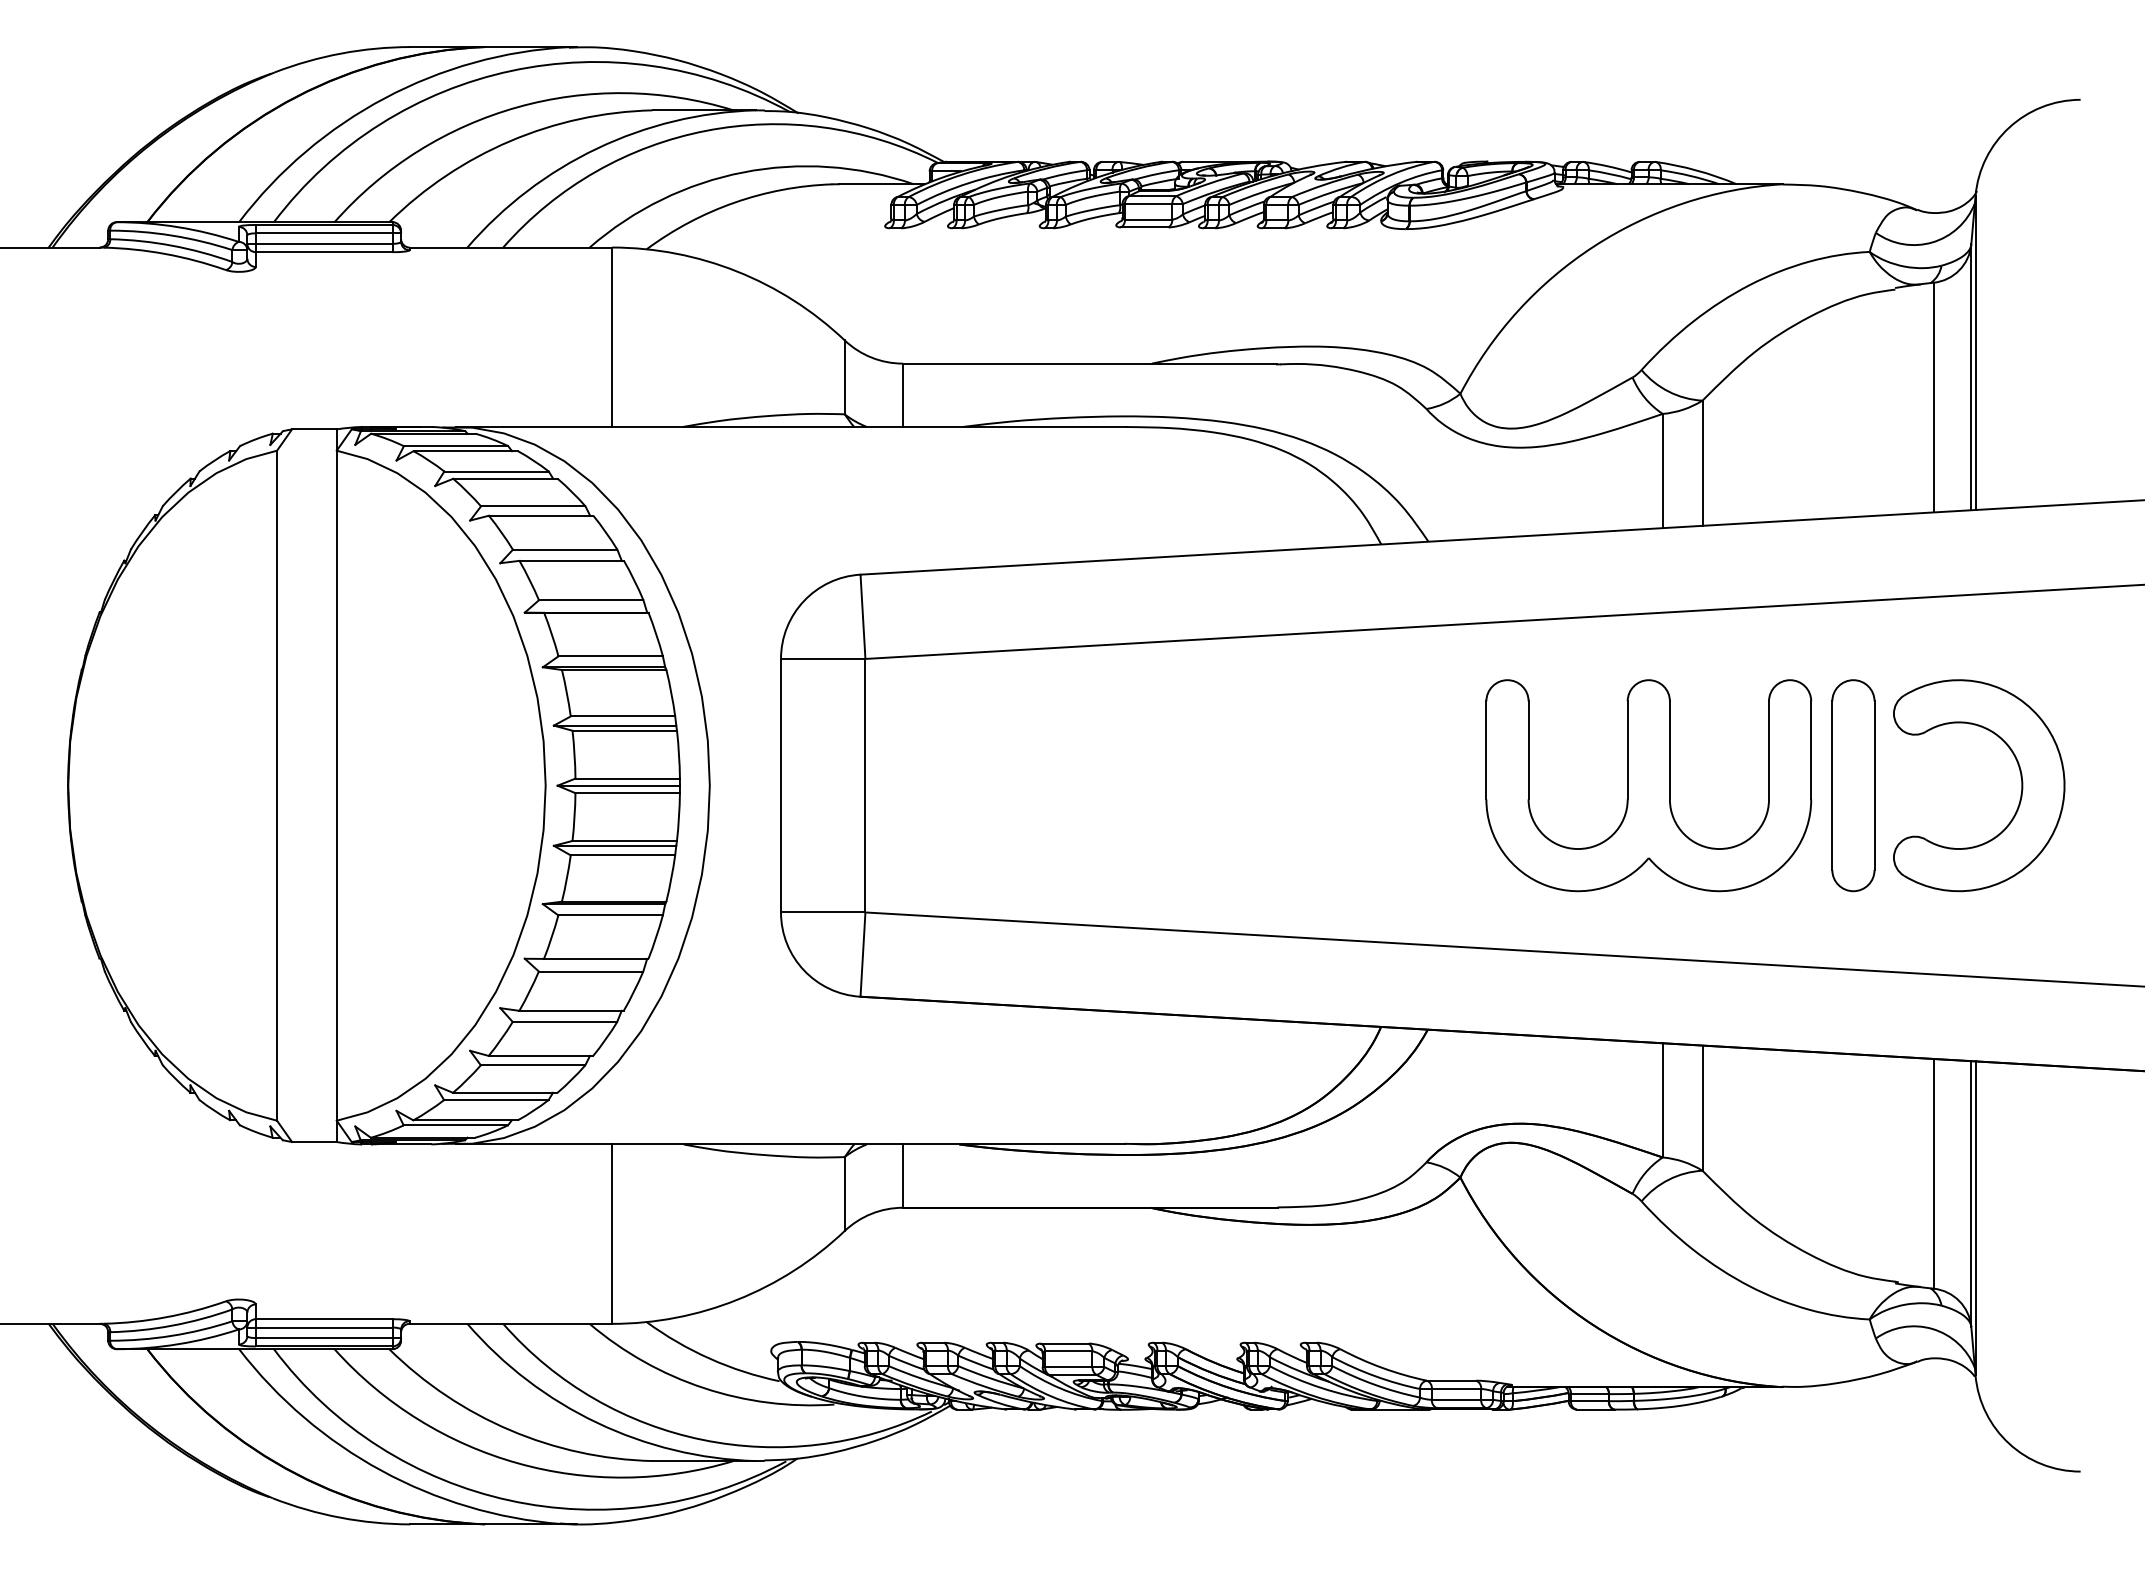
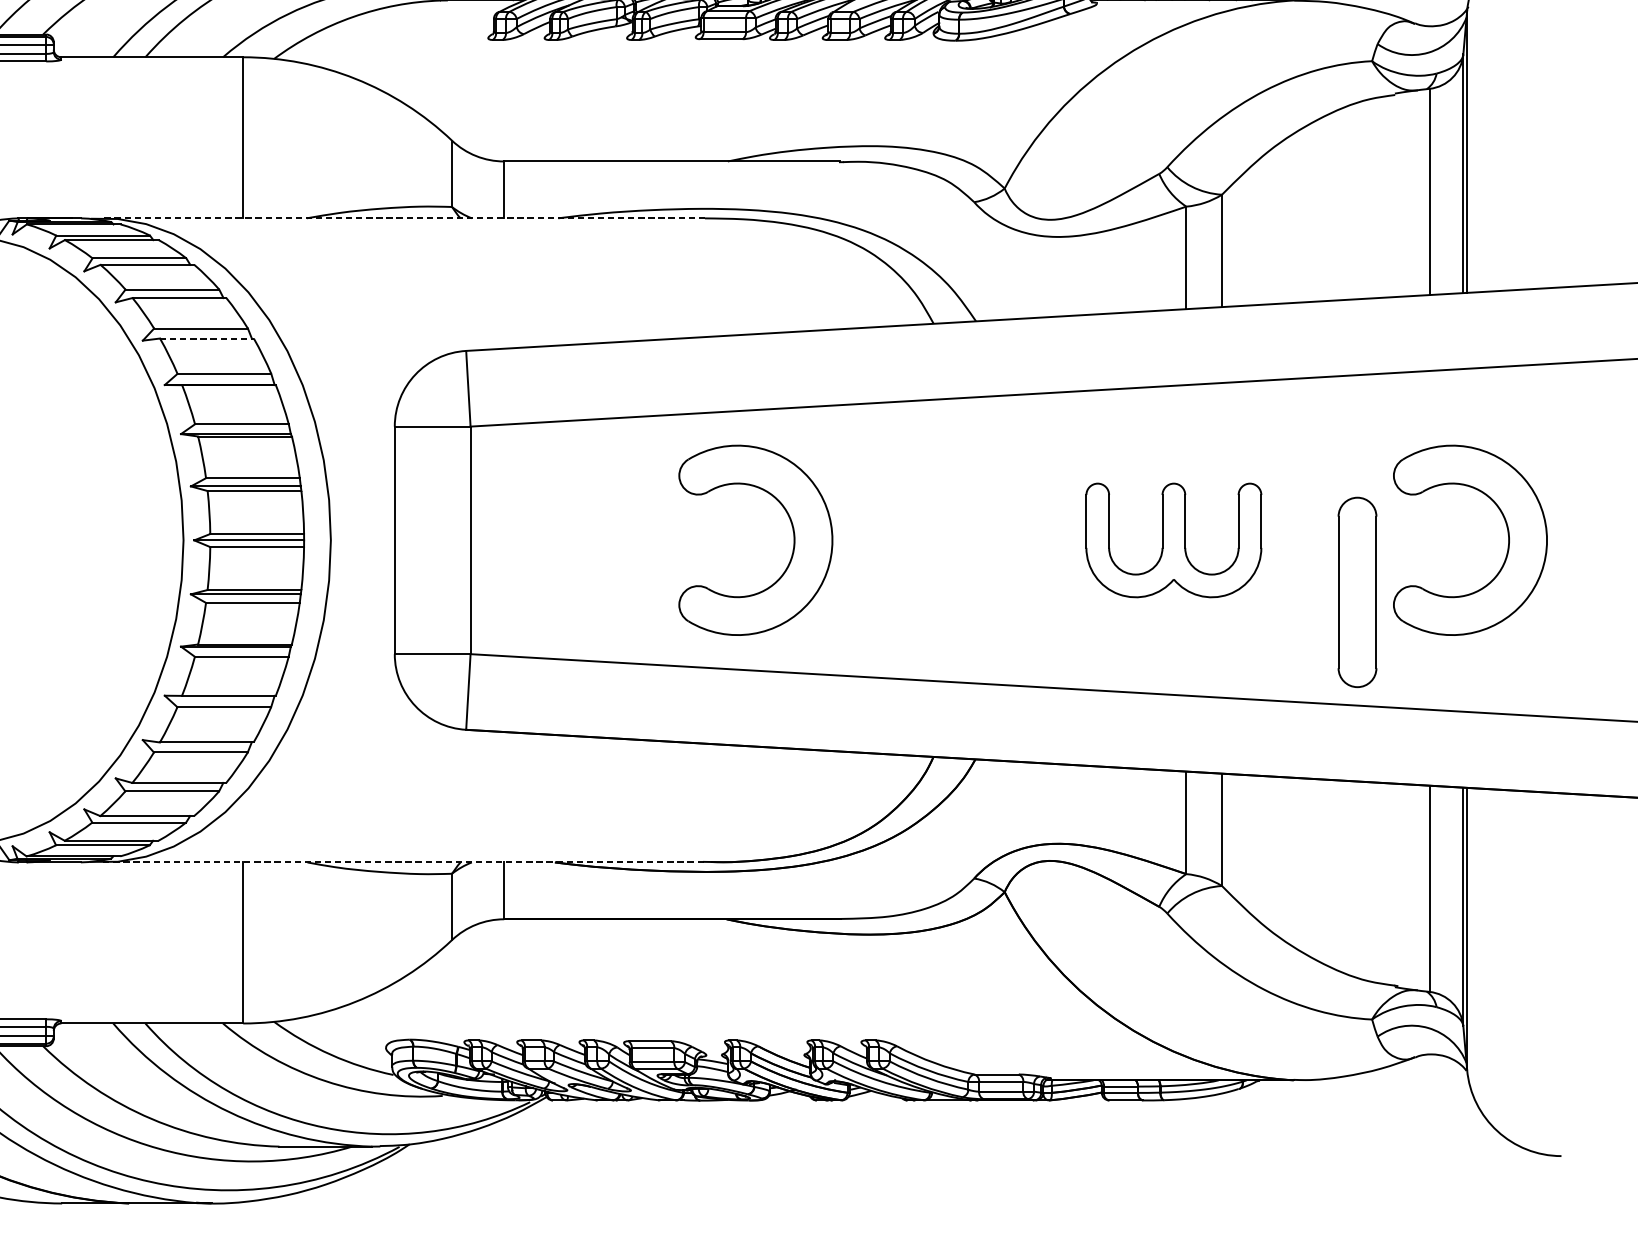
line: (790, 426) -> (403, 217), solid -> dashed
line: (572, 560) -> (207, 338), solid -> dashed
part: (1224, 777) -> (792, 533), added
part: (1648, 785) -> (1173, 540), size x0.6
part: (1853, 785) -> (1357, 592), moved
line: (790, 1144) -> (403, 862), solid -> dashed

